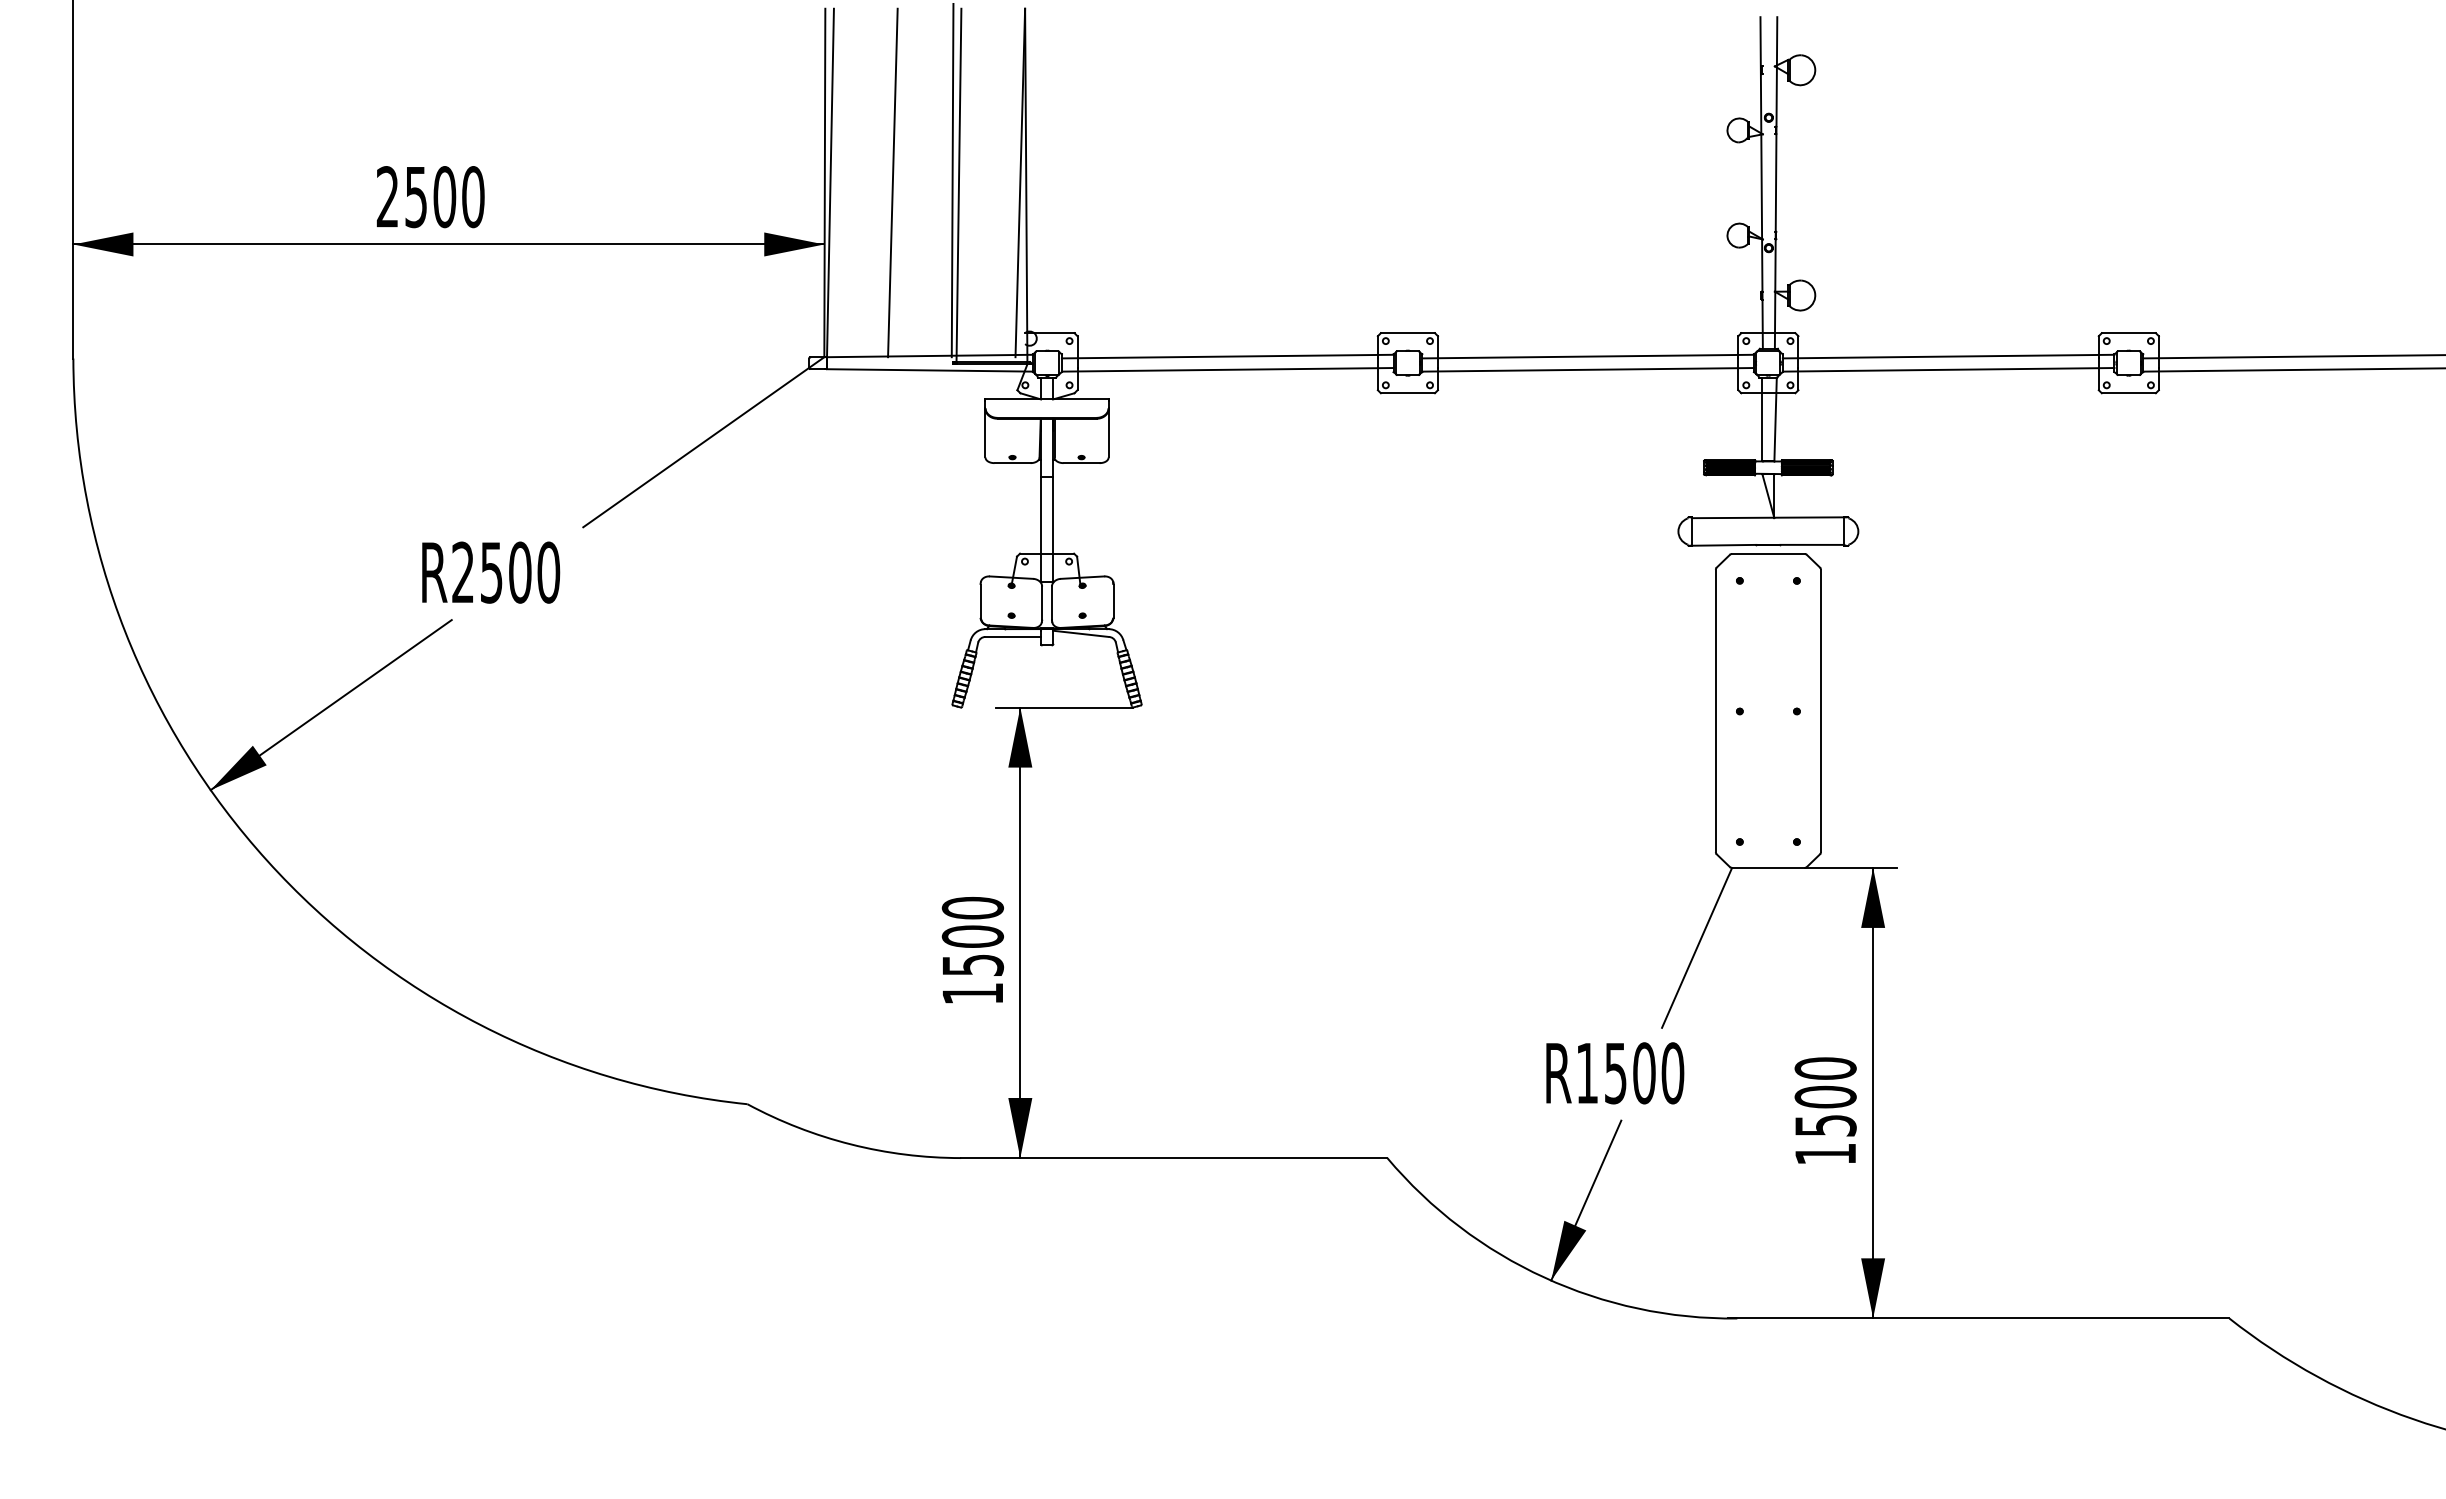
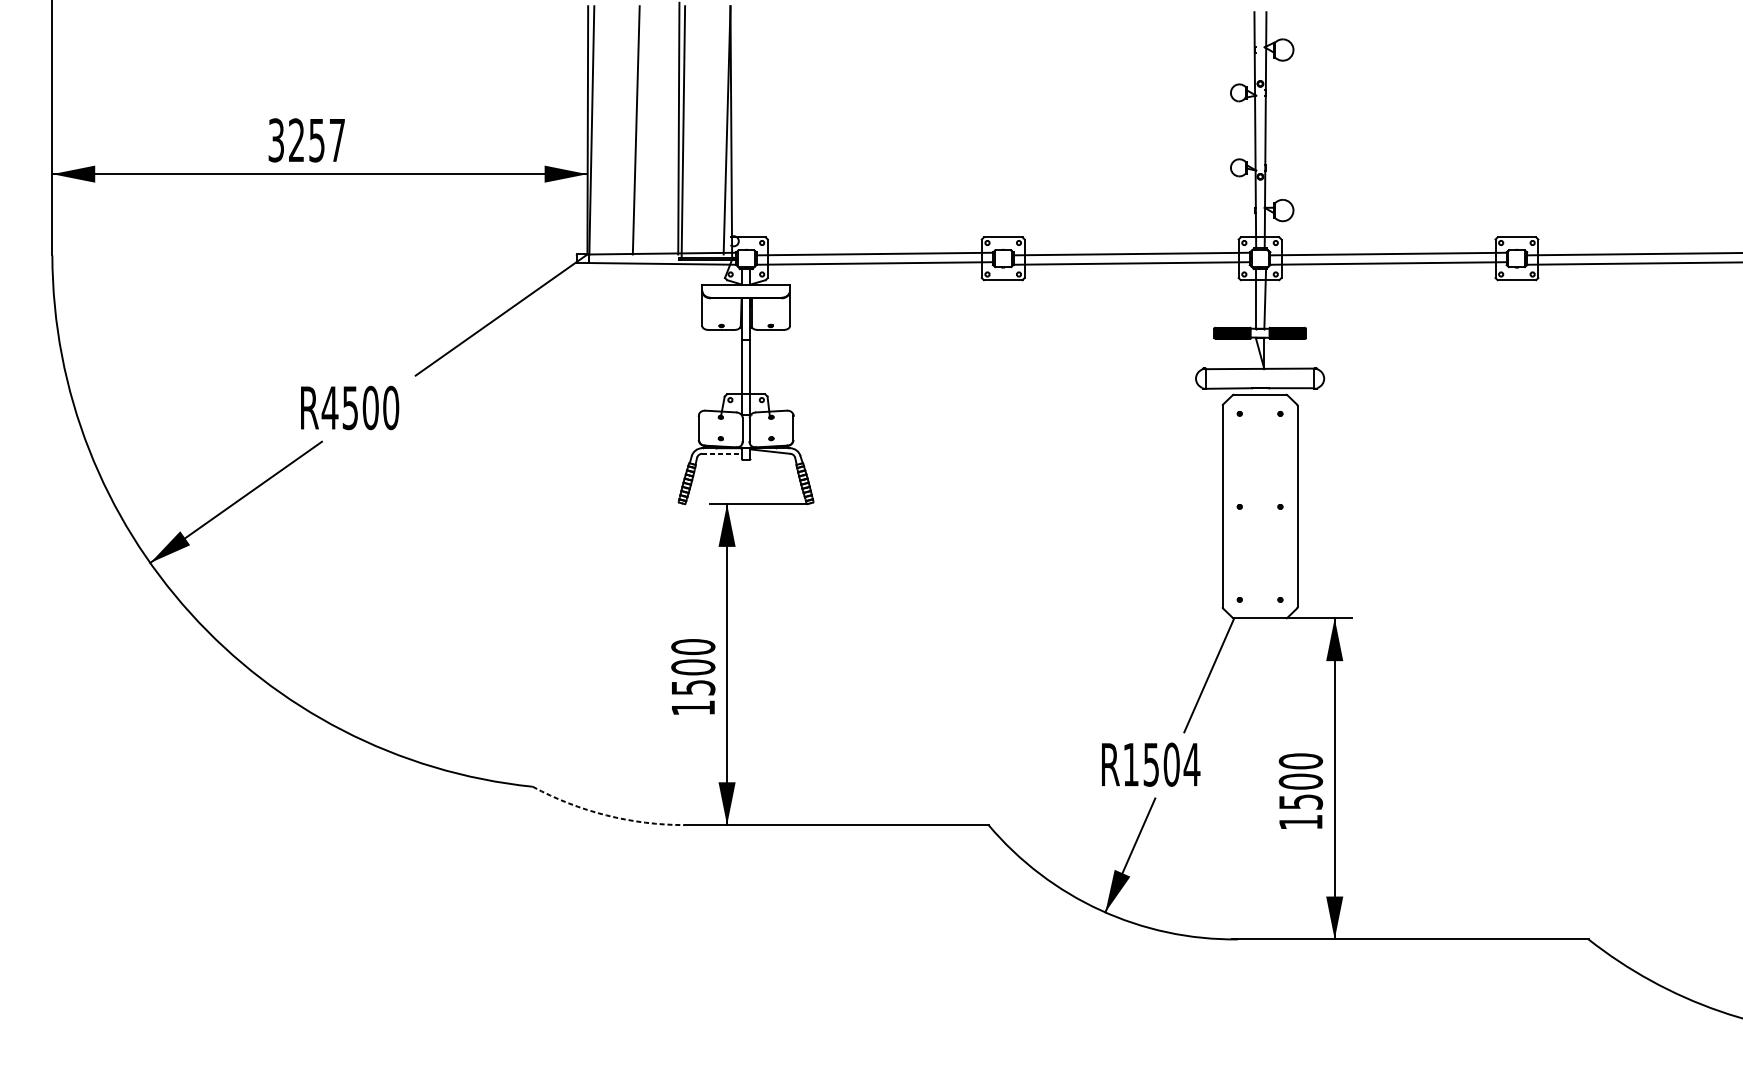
text: (430, 197) -> (306, 140), 2500 -> 3257
text: (462, 571) -> (329, 407), R2500 -> R4500
line: (1013, 636) -> (722, 453), solid -> dashed
text: (1672, 1073) -> (1191, 764), R1500 -> R1504
arc: (850, 1144) -> (606, 815), solid -> dashed

